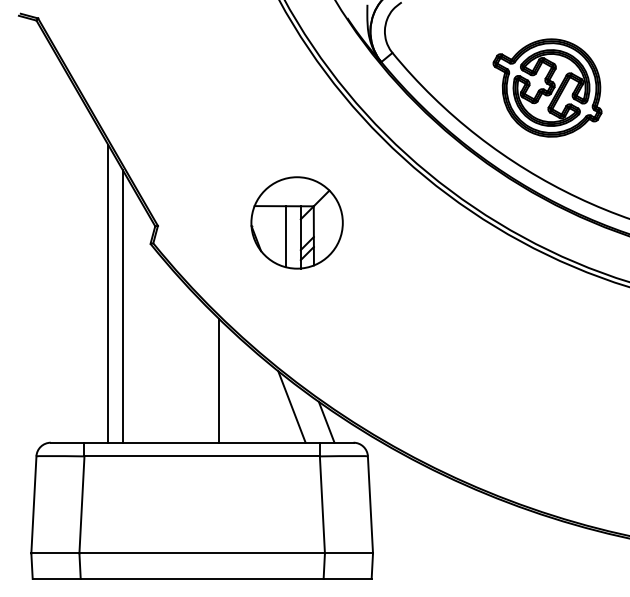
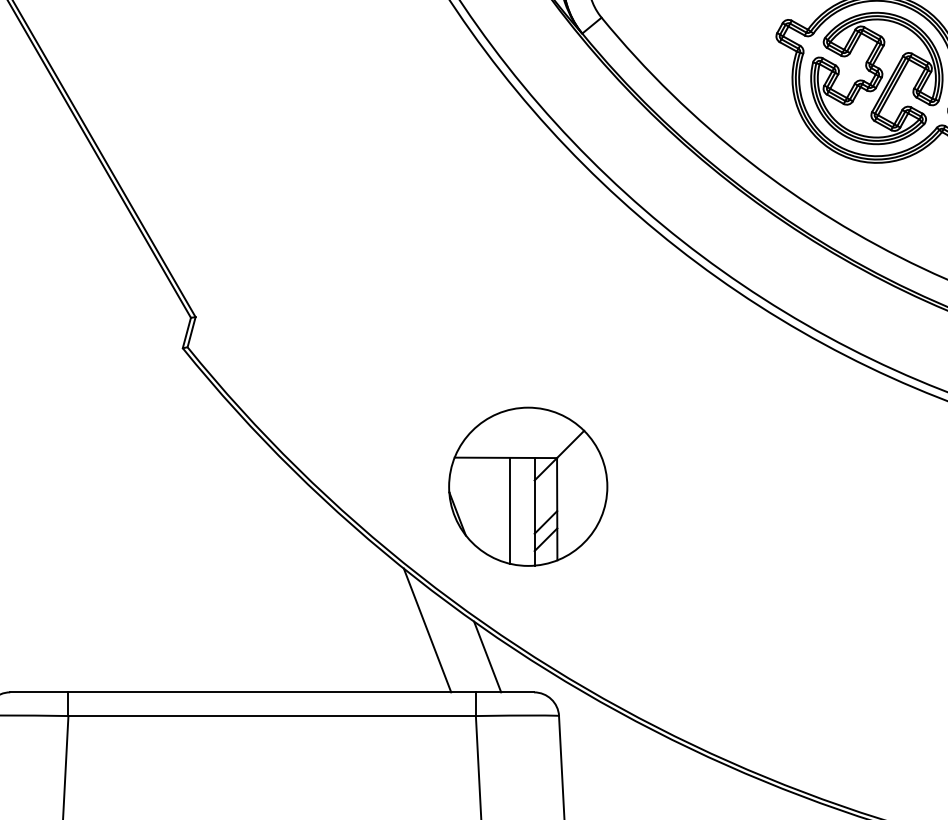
part: (296, 222) -> (527, 486), moved
line: (108, 293) -> (110, 434), removed
line: (122, 306) -> (134, 456), removed
line: (219, 380) -> (302, 584), removed

